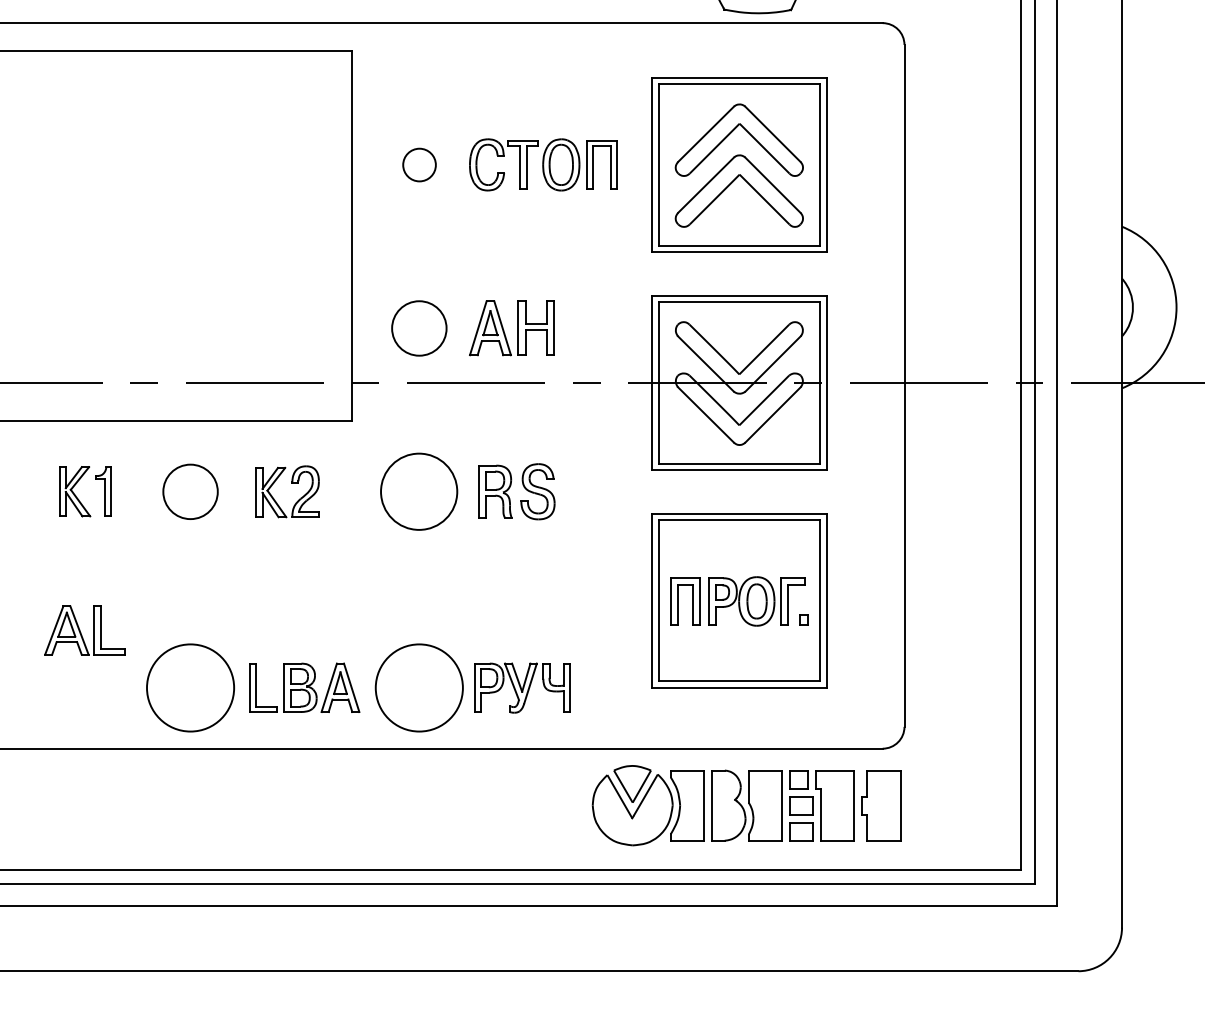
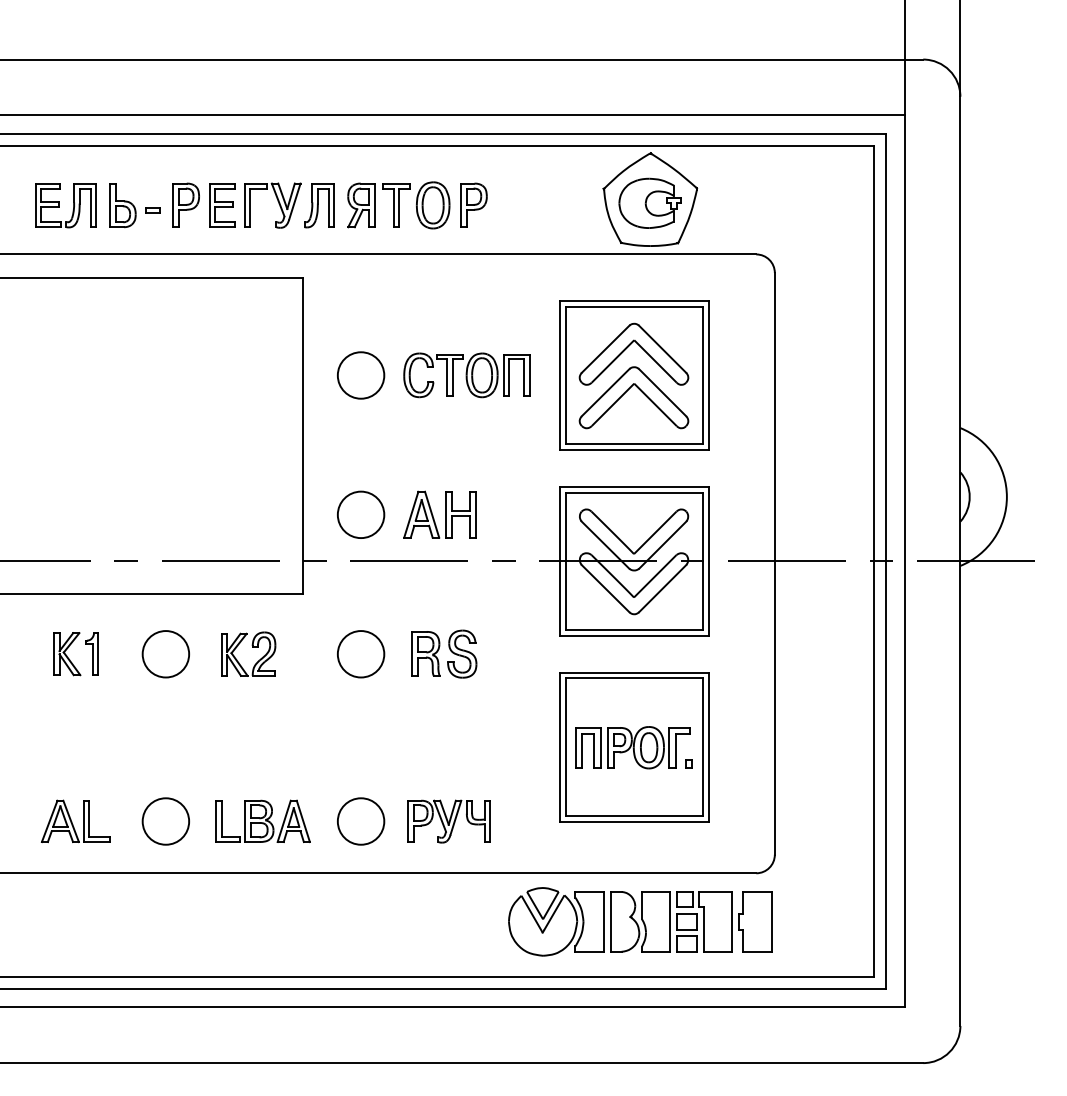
circle: (419, 165) -> (361, 375), size x1.67
circle: (419, 492) -> (361, 654), size x0.71
part: (84, 629) -> (75, 820), moved
circle: (190, 687) -> (165, 821), size x0.62
circle: (418, 687) -> (360, 821), size x0.62

